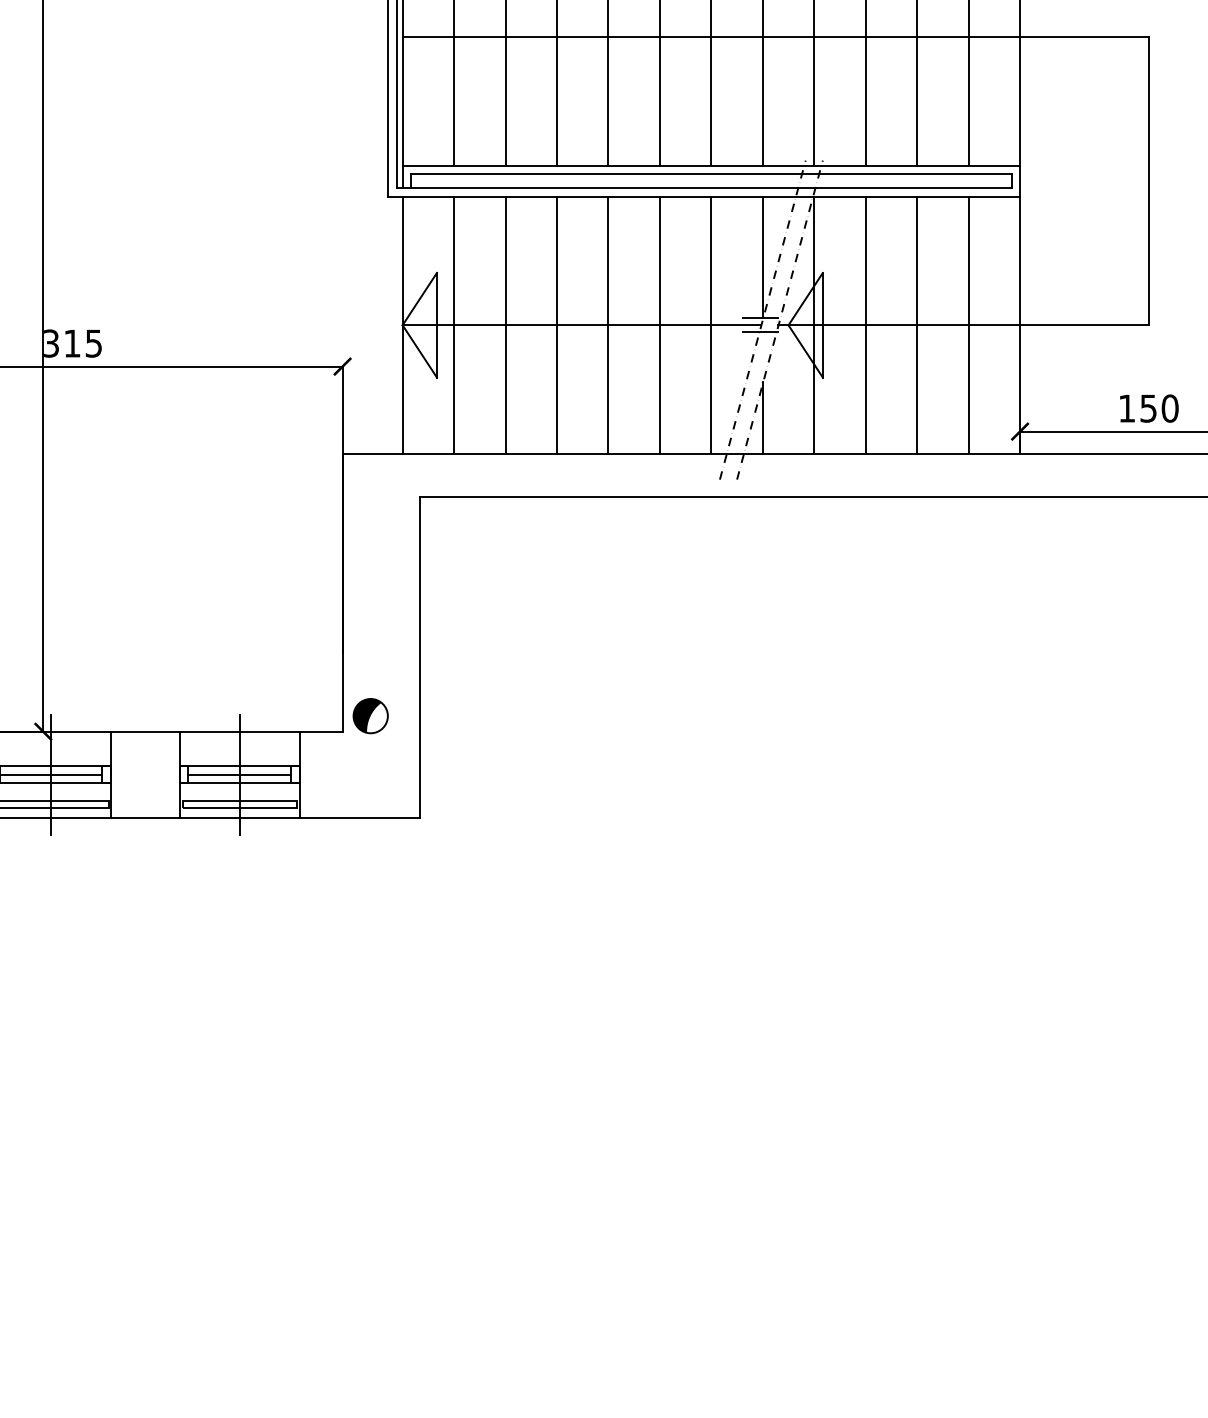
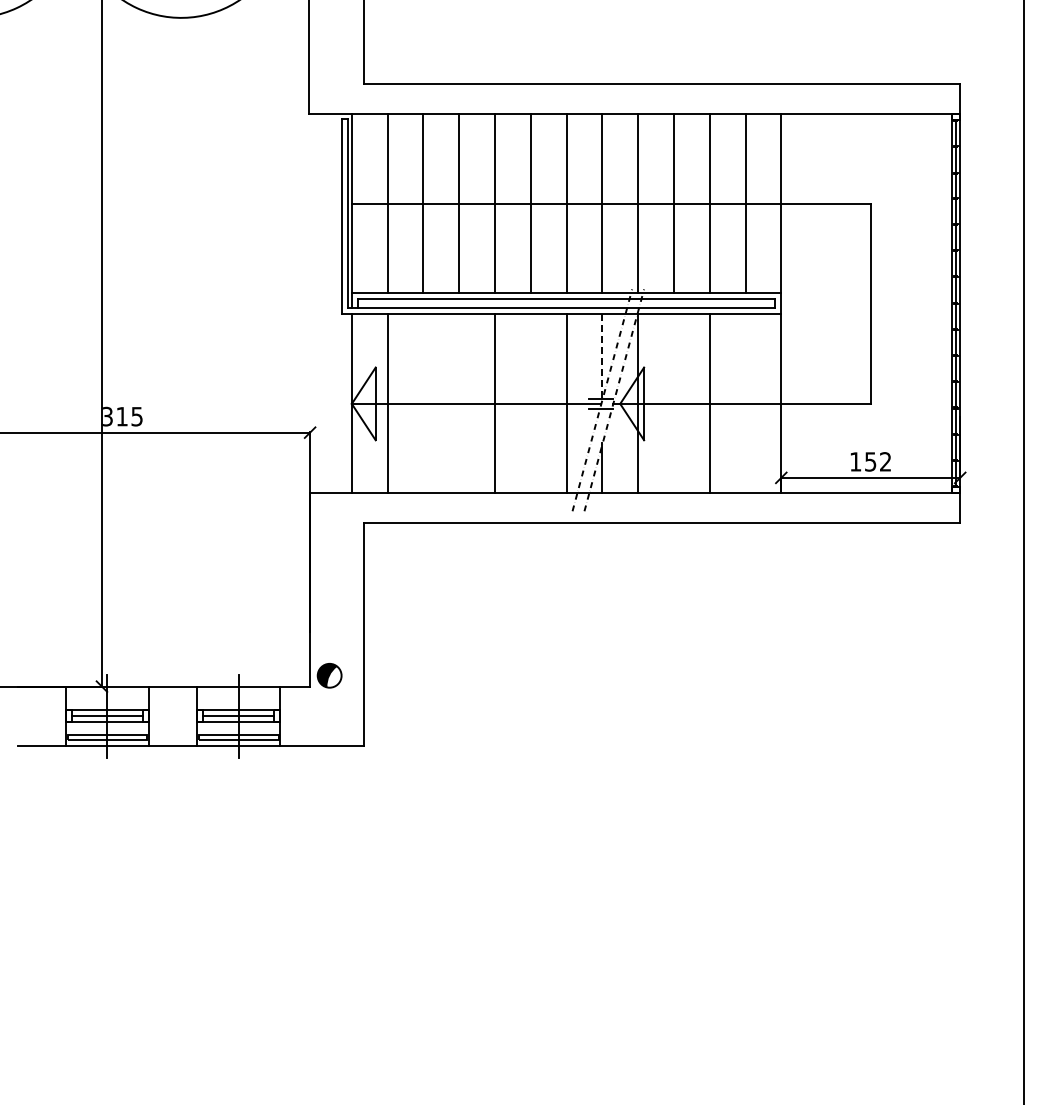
line: (763, 257) -> (602, 356), solid -> dashed
line: (505, 324) -> (423, 403), removed
line: (557, 324) -> (459, 403), removed
line: (659, 324) -> (530, 403), removed
line: (865, 324) -> (673, 403), removed
line: (968, 324) -> (745, 403), removed
text: (1169, 408) -> (885, 461), 150 -> 152

